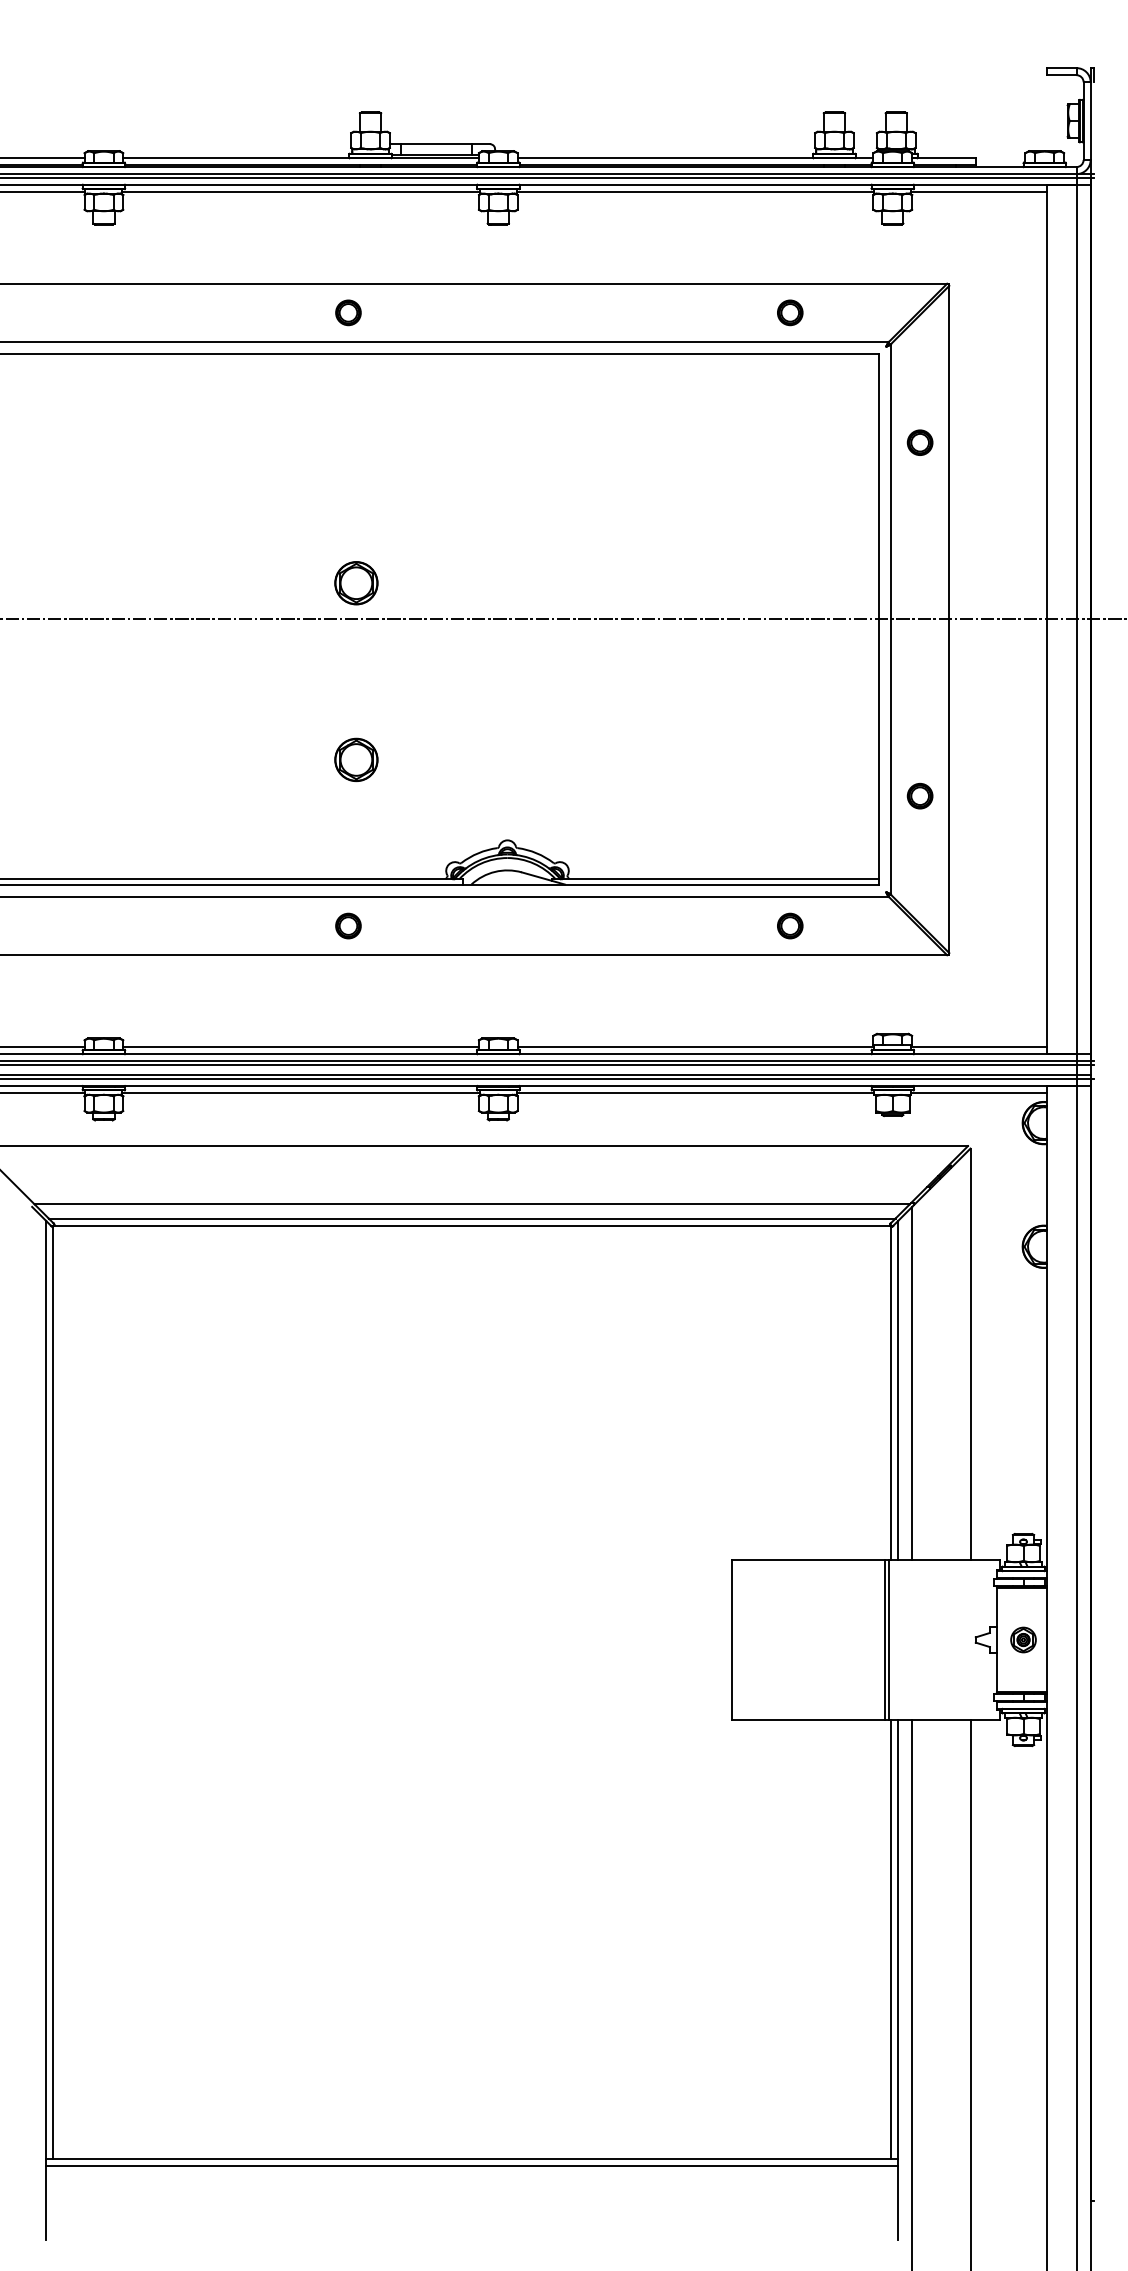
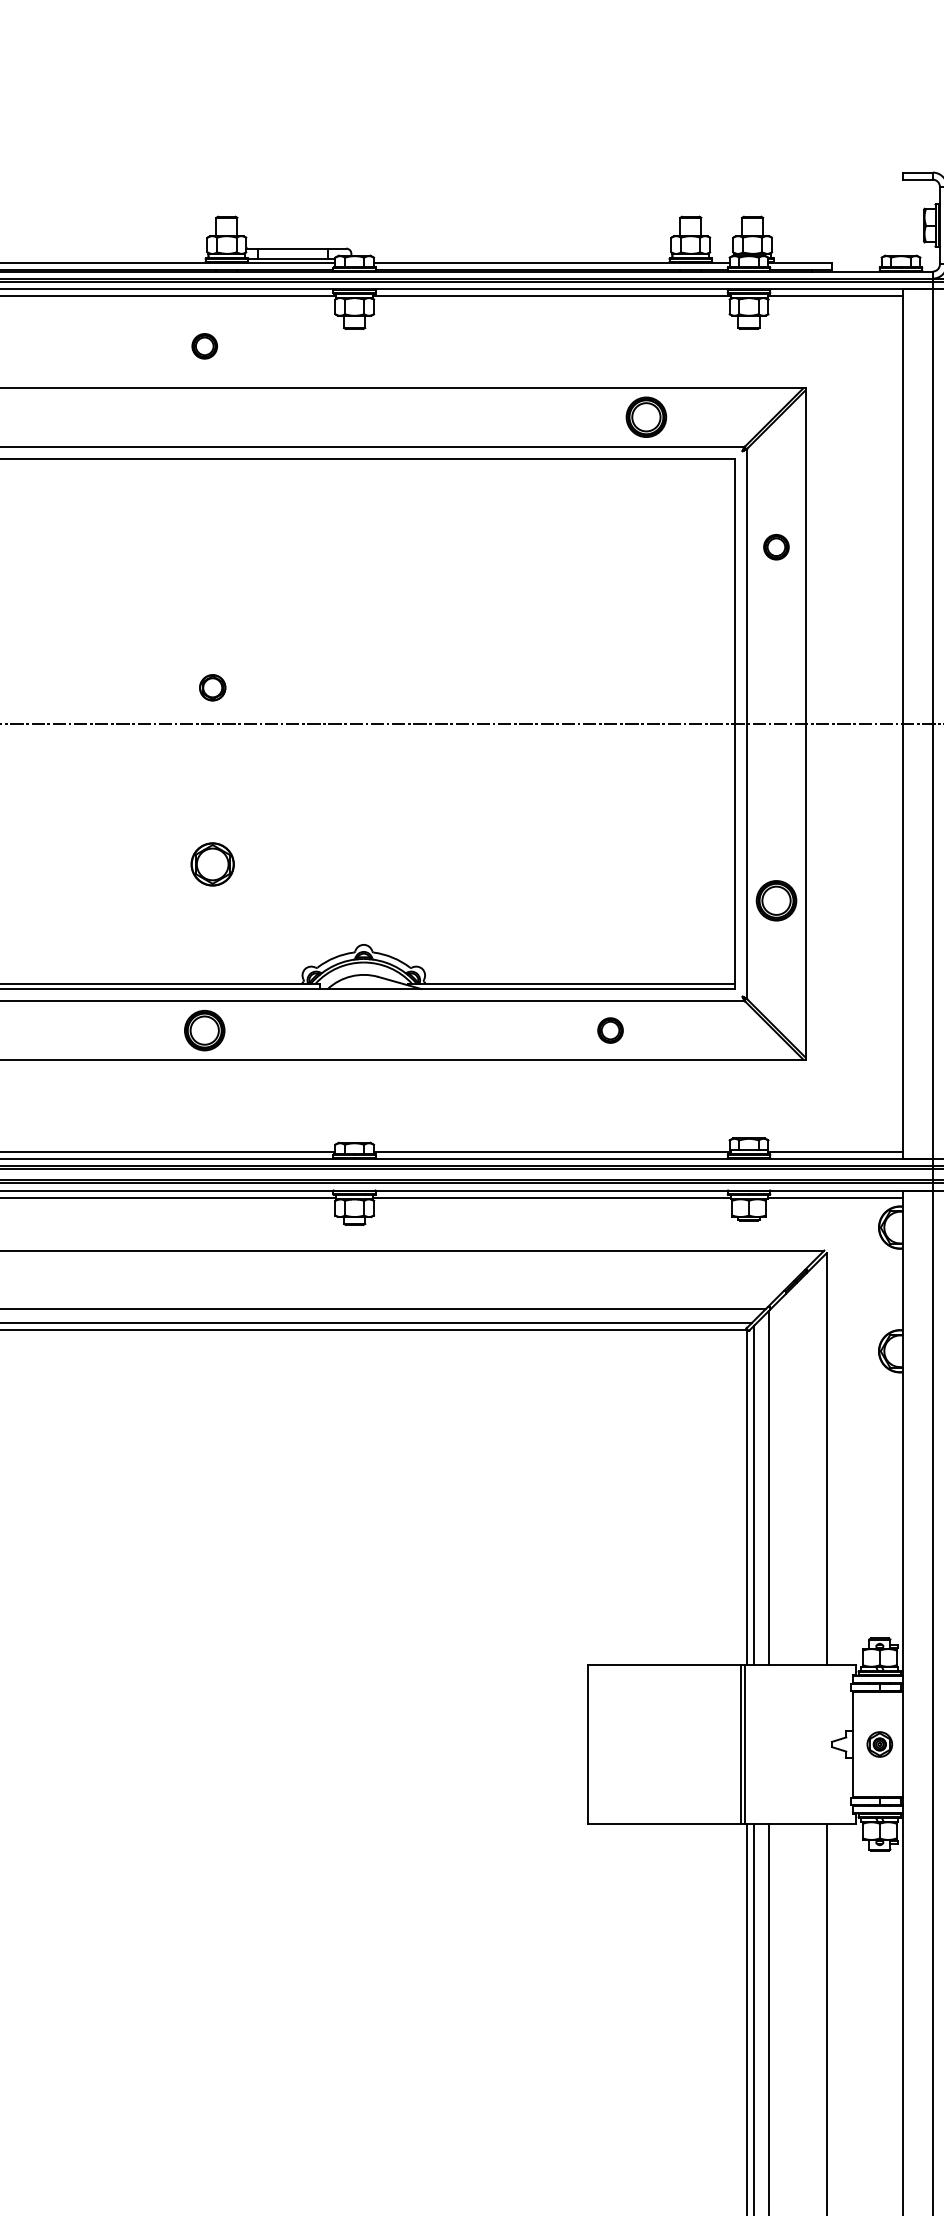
part: (348, 312) -> (204, 345), moved
part: (790, 312) -> (646, 416), size x1.6
part: (356, 583) -> (212, 687), size x0.6
part: (919, 795) -> (775, 899), size x1.6
part: (348, 925) -> (204, 1029), size x1.6
part: (790, 925) -> (610, 1029), moved

